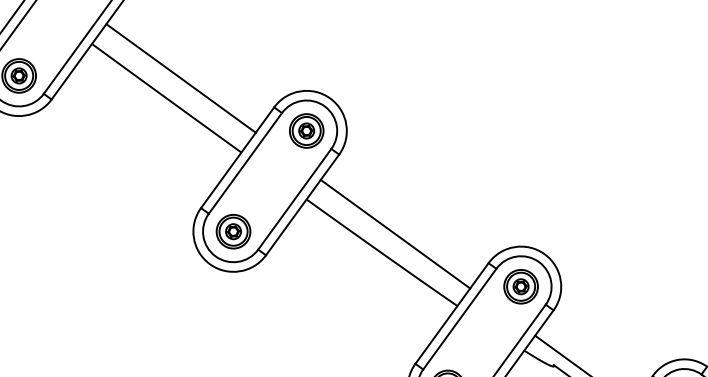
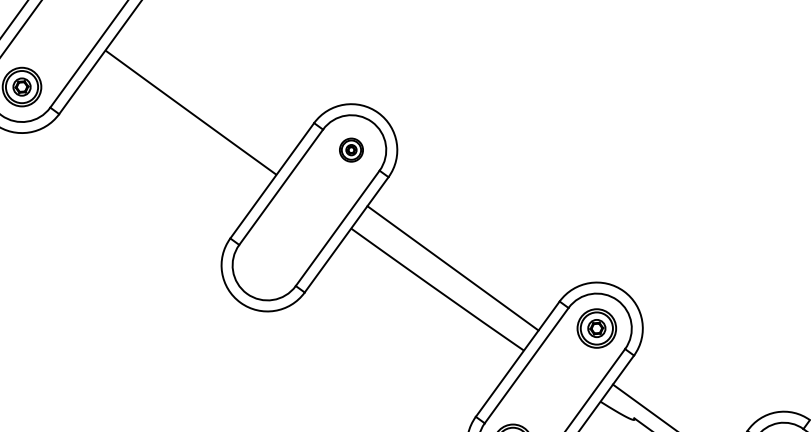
line: (180, 78) -> (206, 90), removed
part: (306, 130) -> (351, 149), size x0.6
part: (233, 231) -> (267, 265), removed

